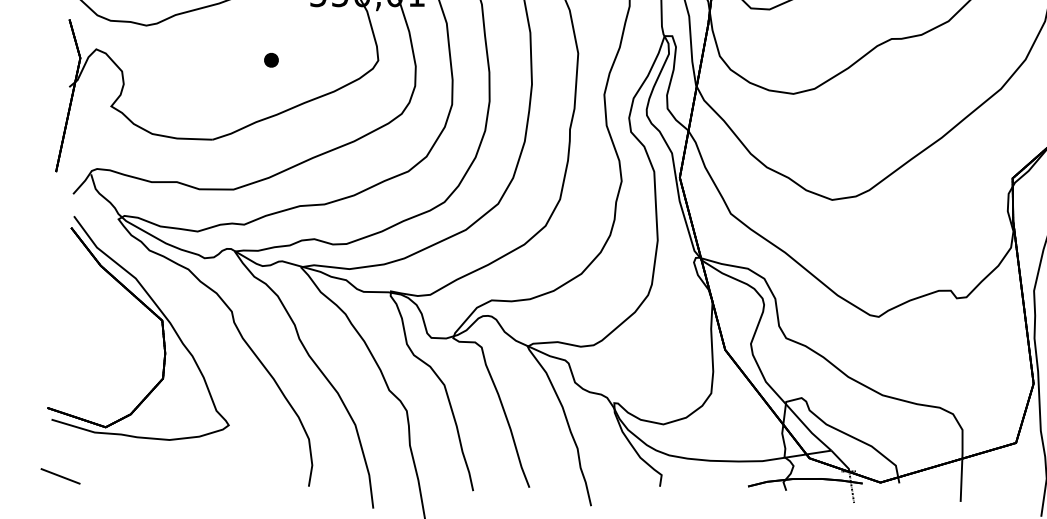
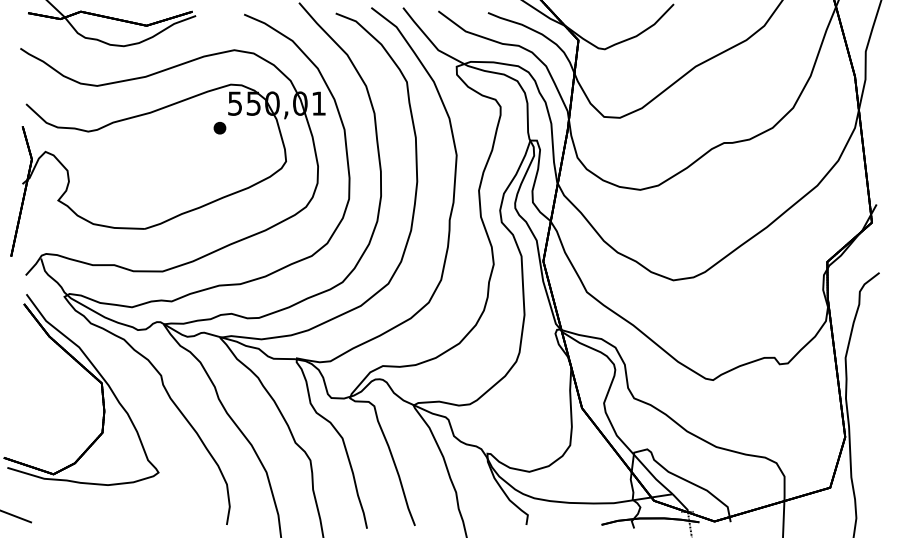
part: (270, 60) -> (219, 128), moved

